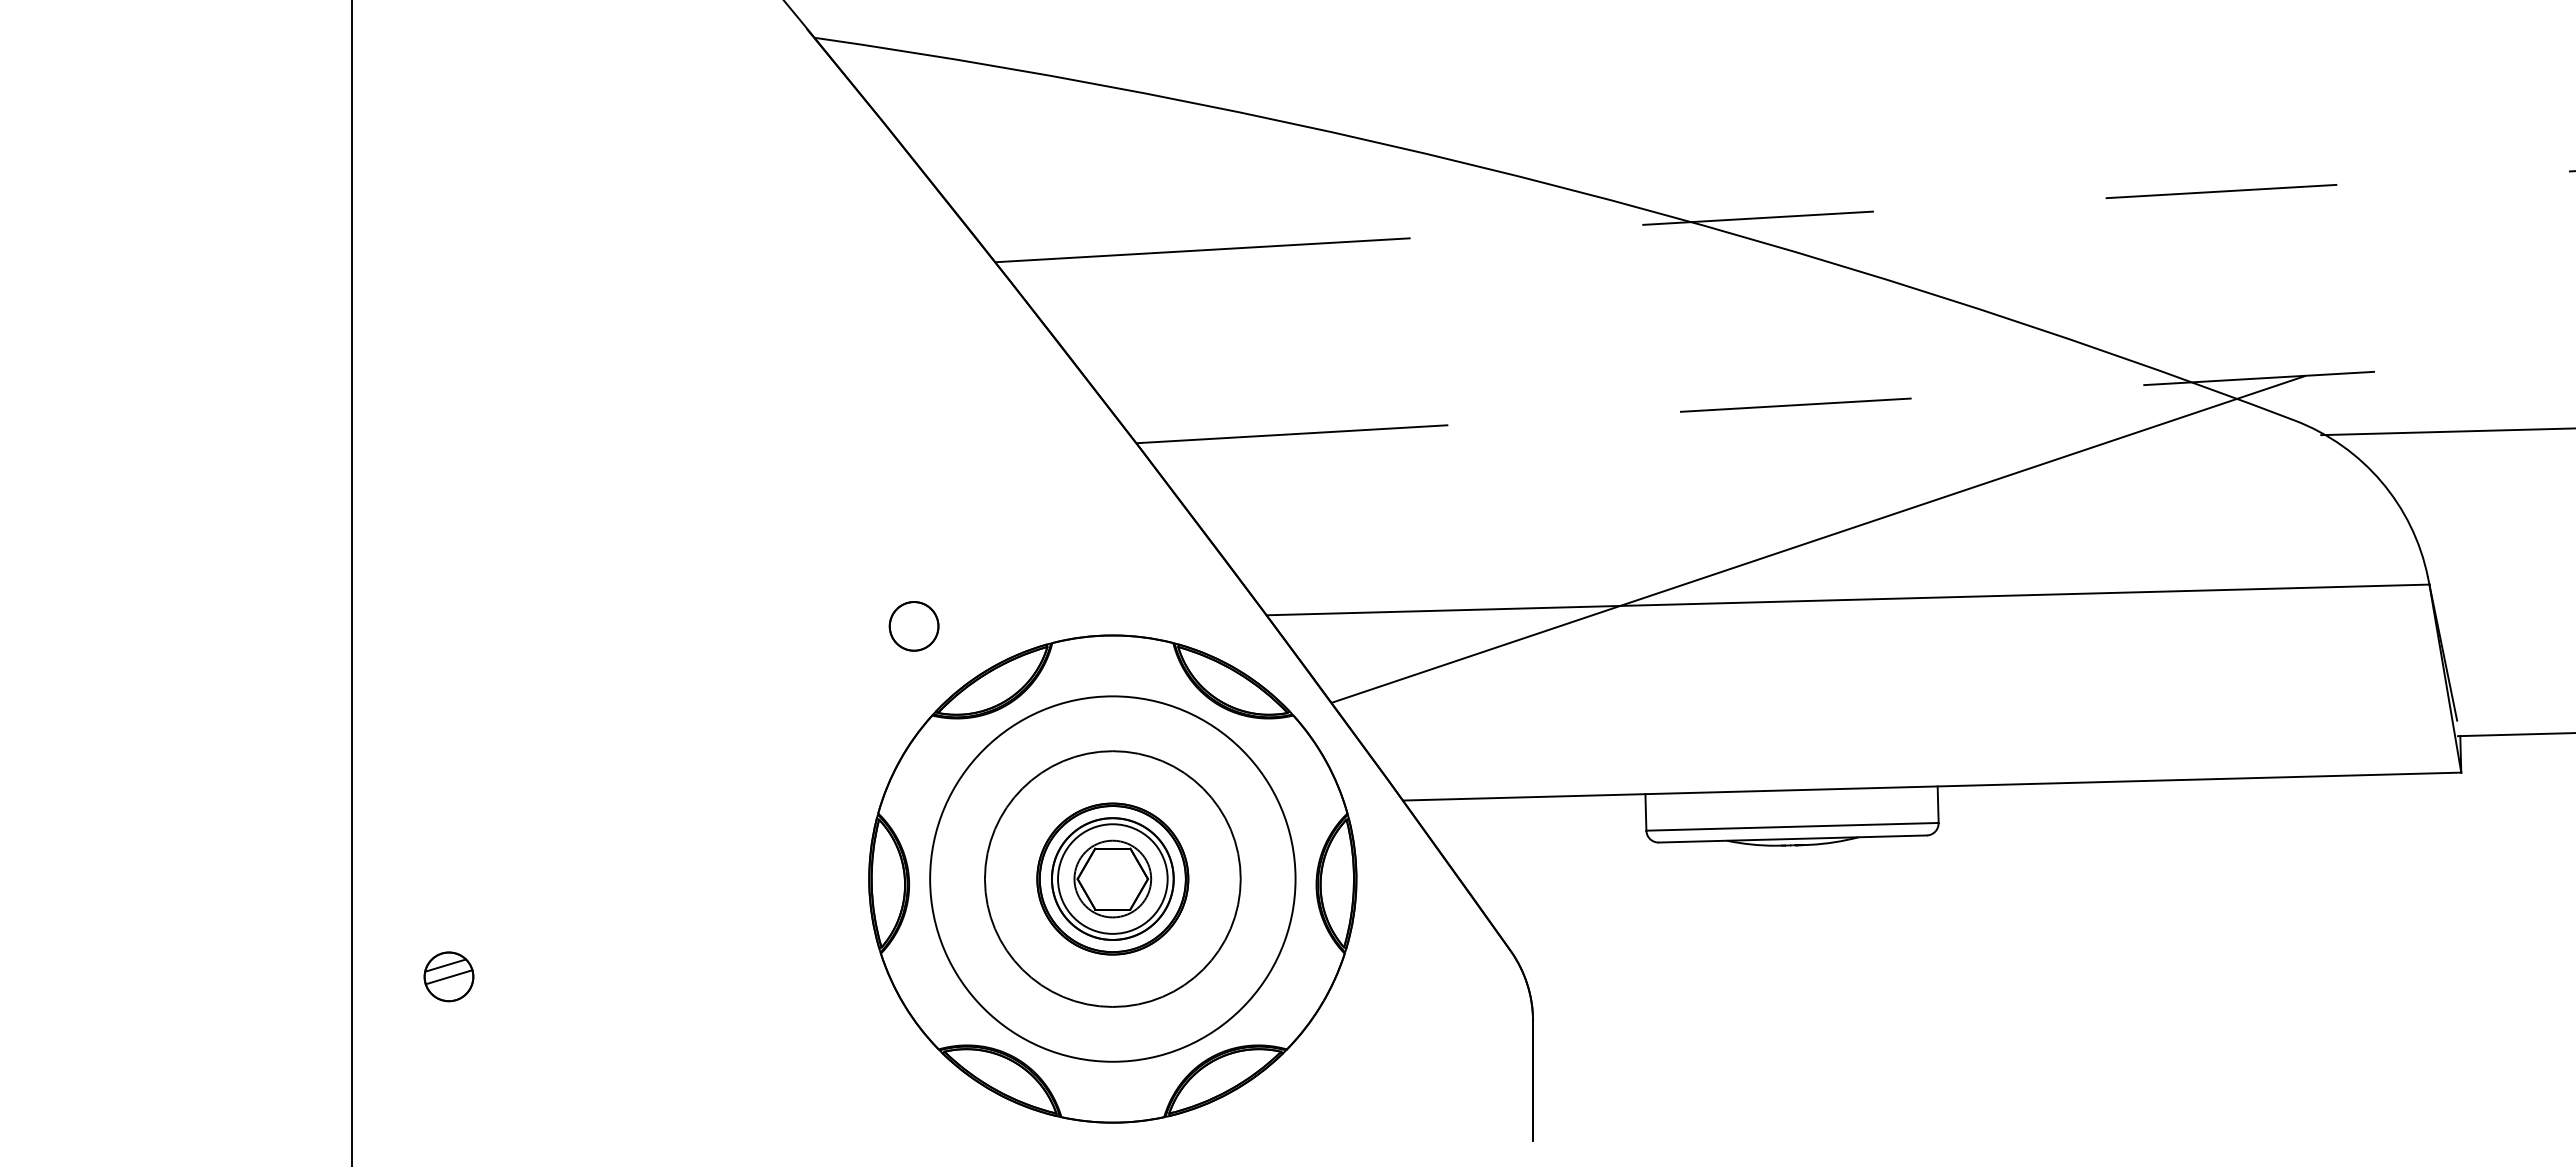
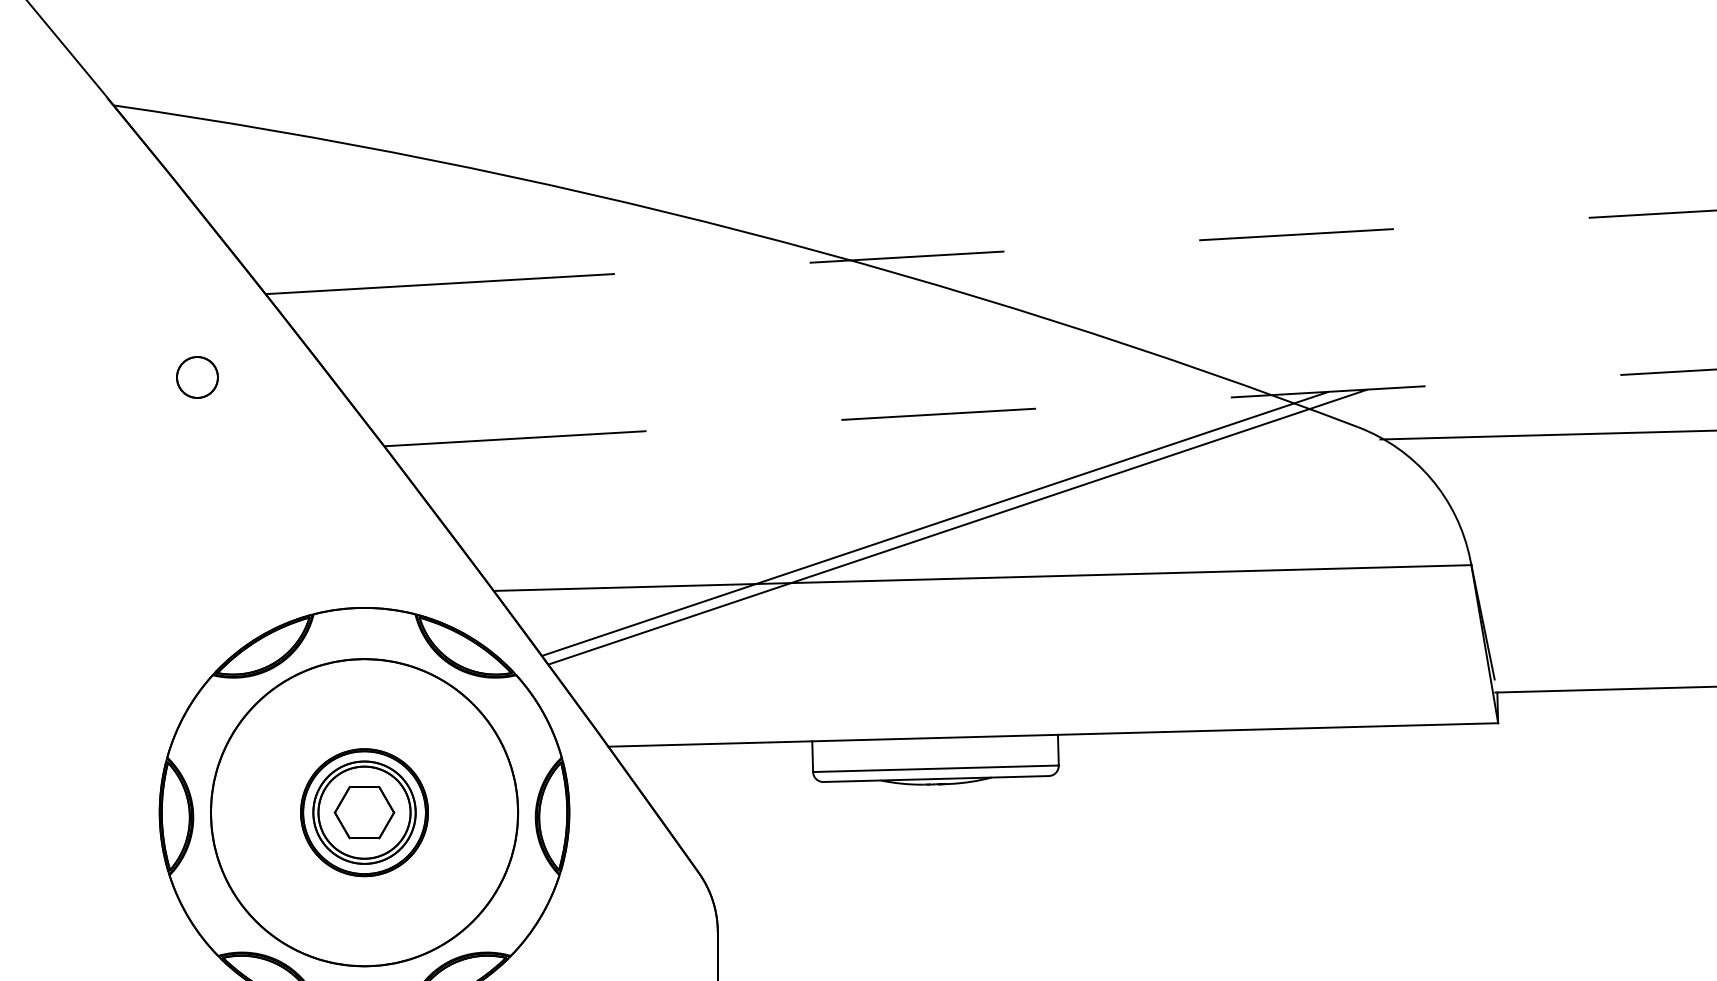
line: (1791, 535) -> (935, 523), added
part: (913, 626) -> (196, 377), moved
circle: (1112, 878) -> (364, 812), size x1.43
circle: (1112, 878) -> (364, 812), size x1.43

